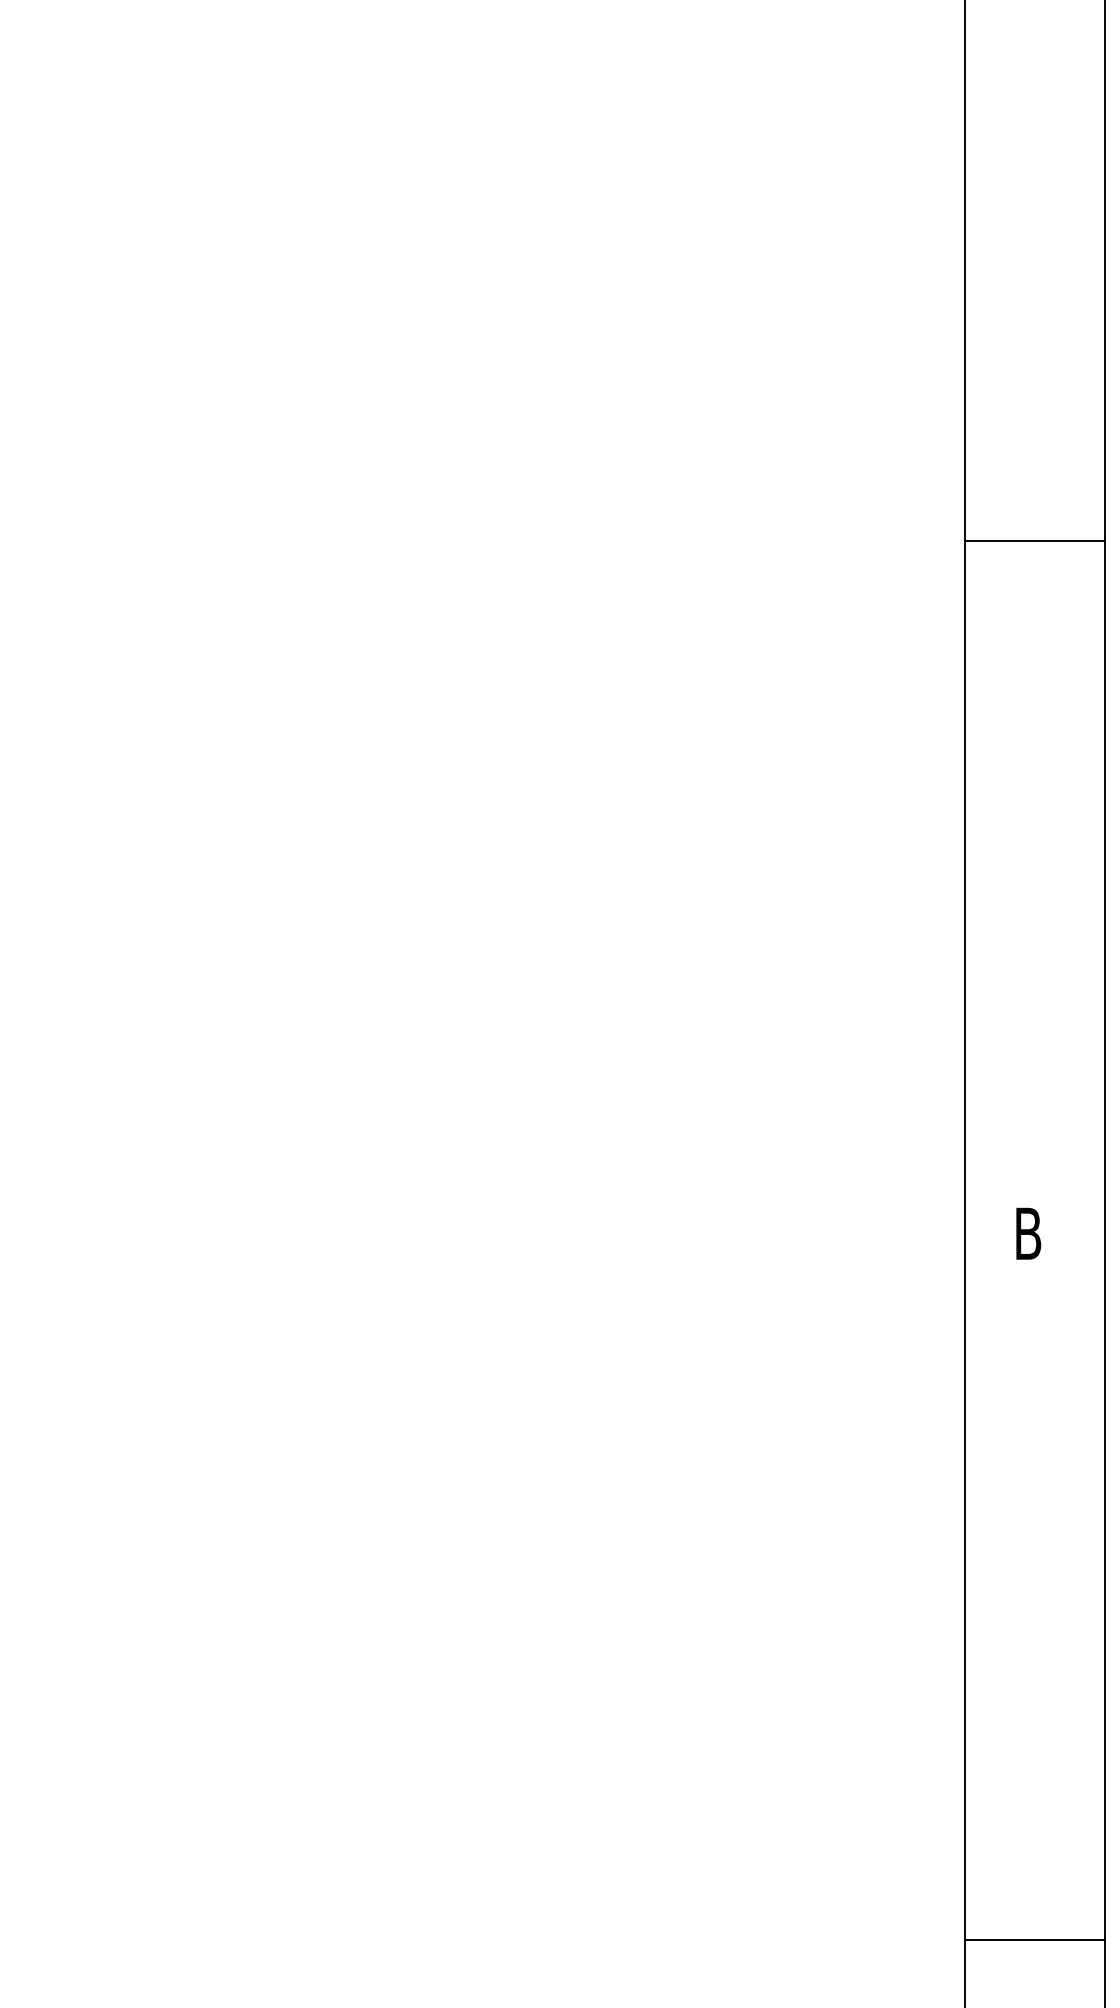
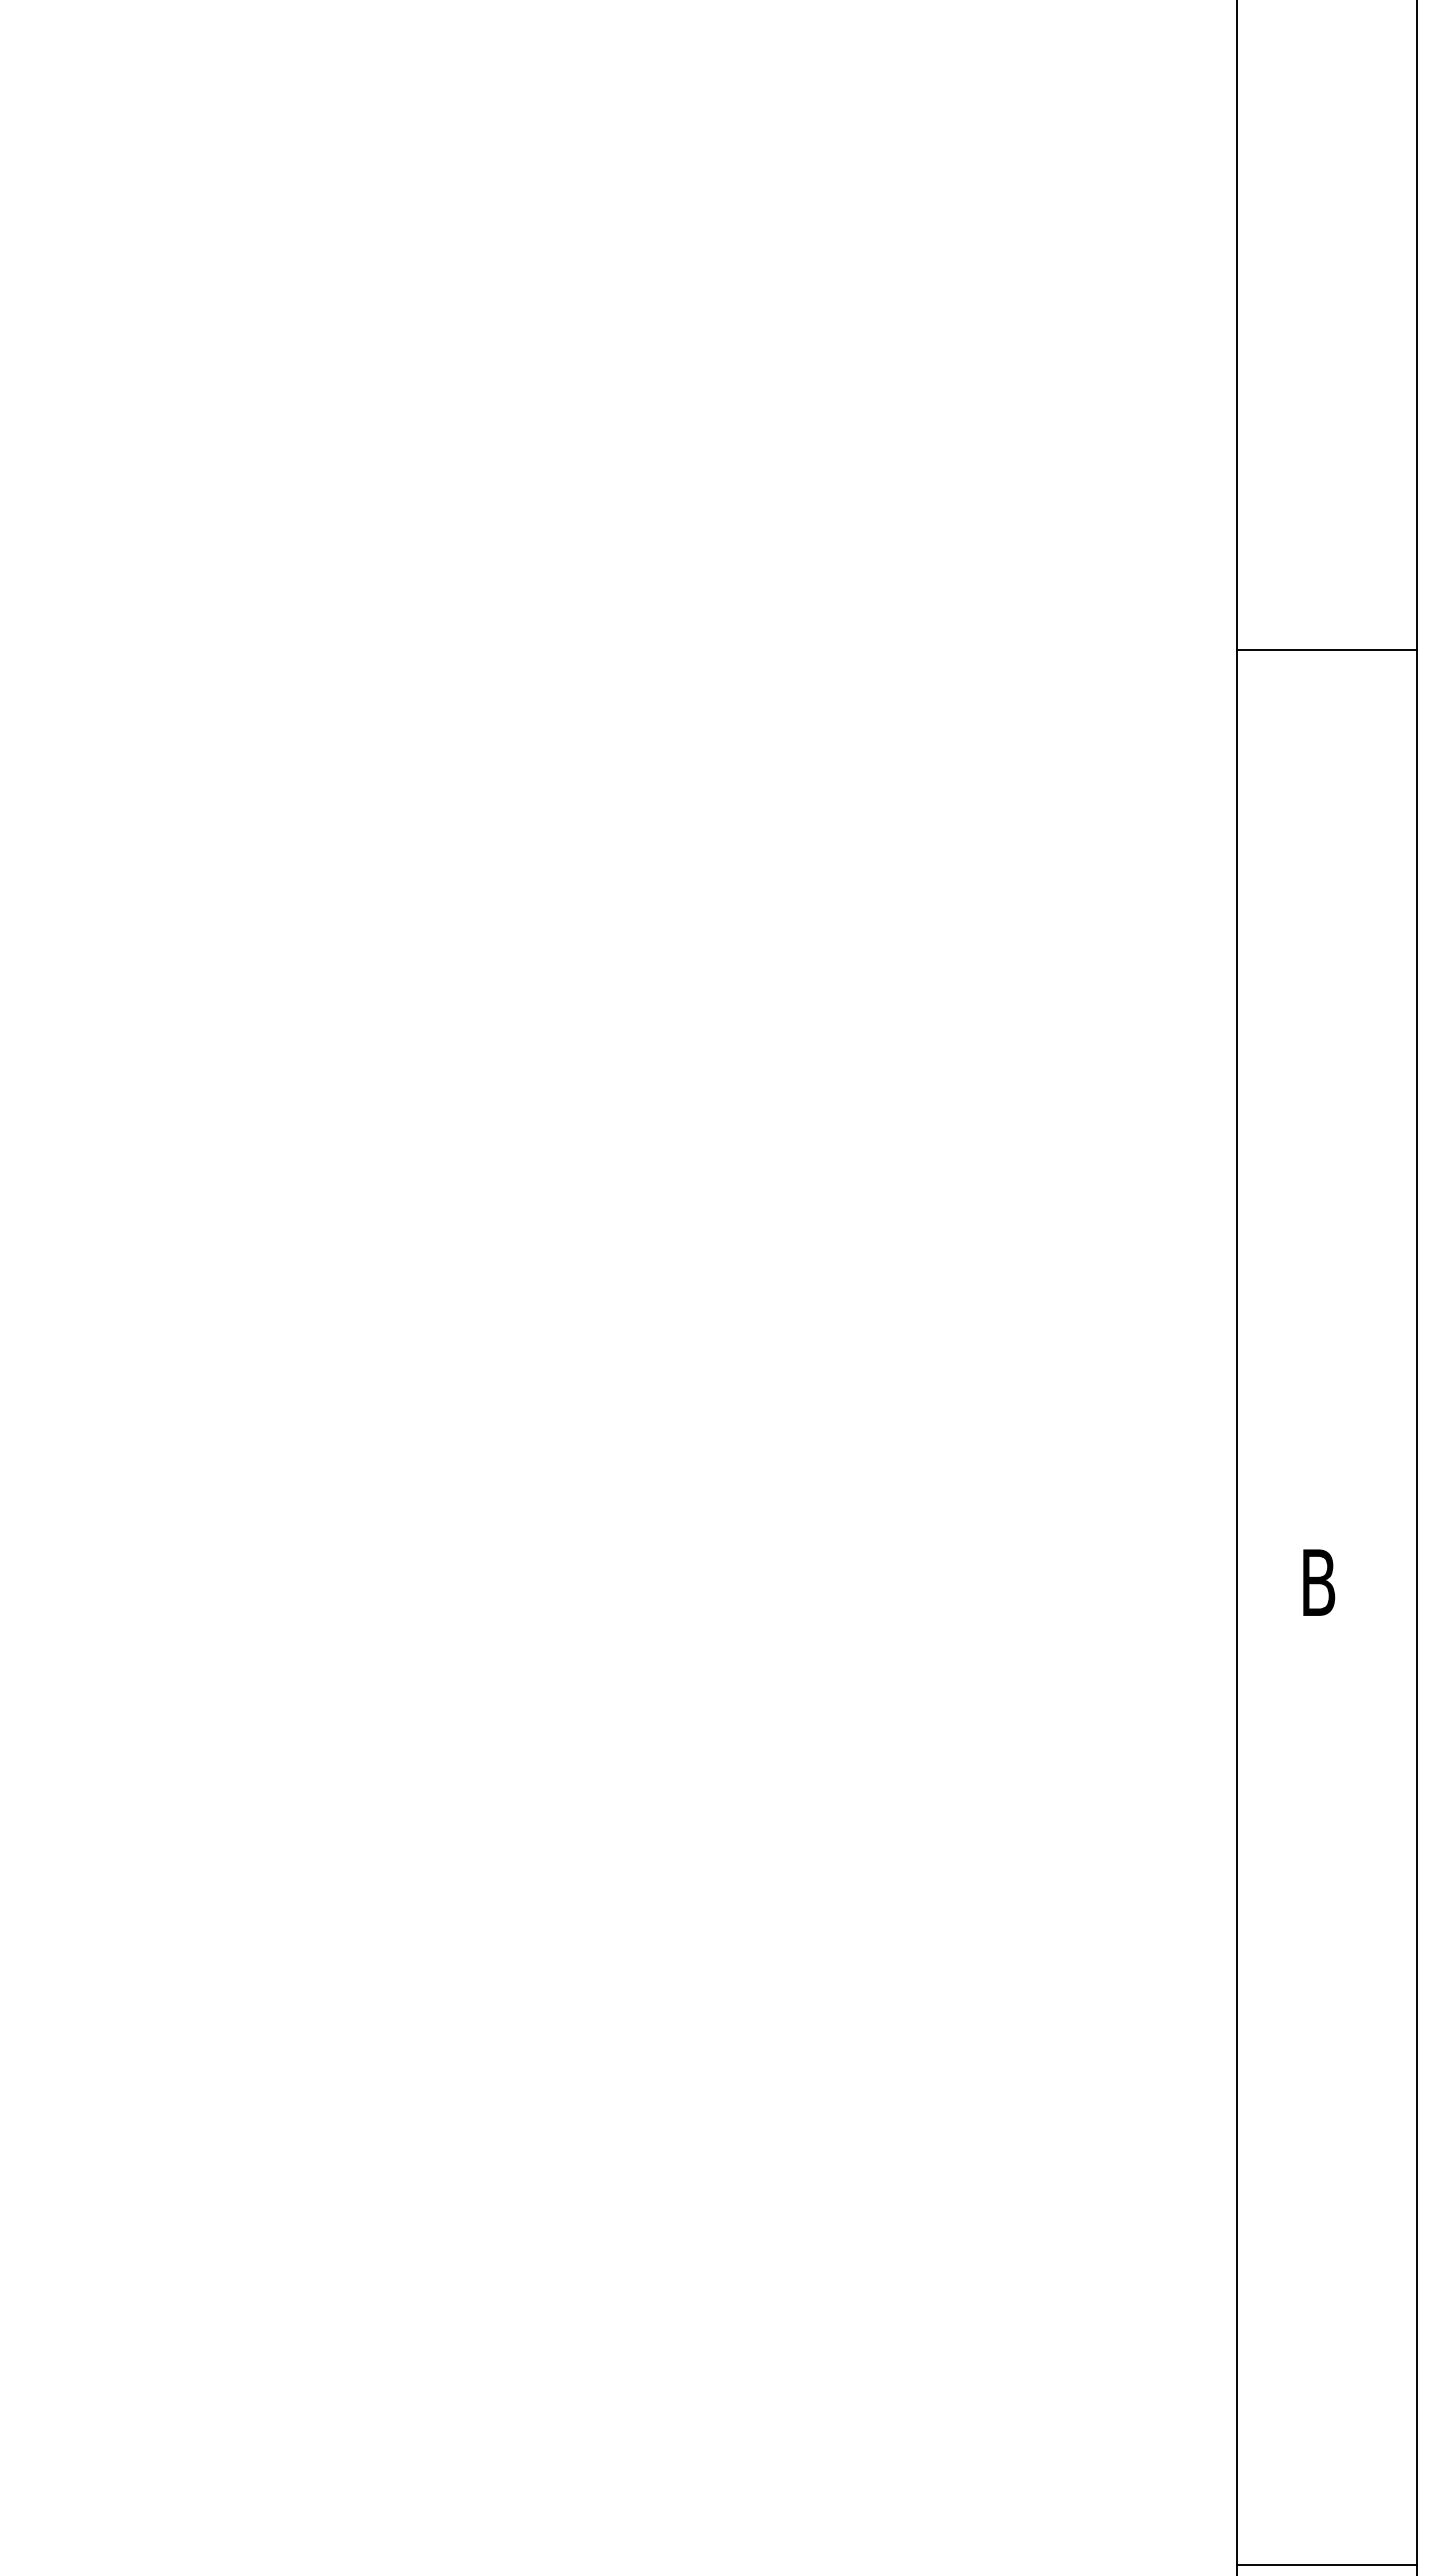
line: (1034, 540) -> (1326, 649), moved
line: (1034, 1940) -> (1326, 2564), moved

